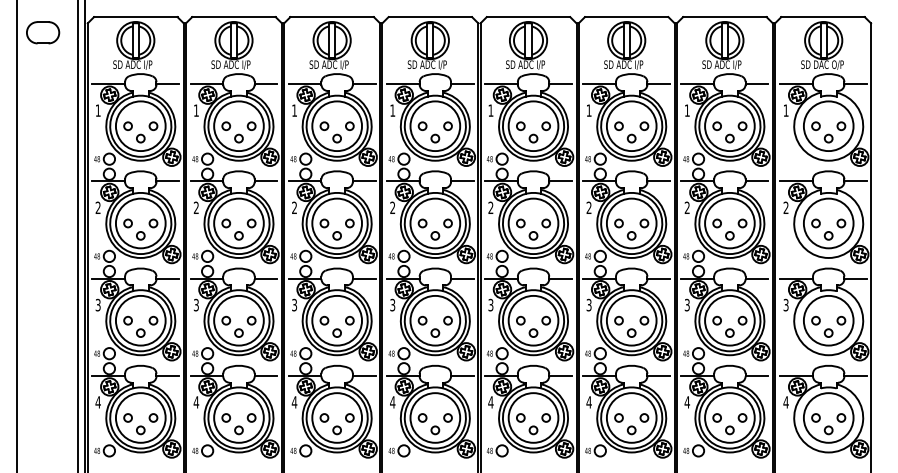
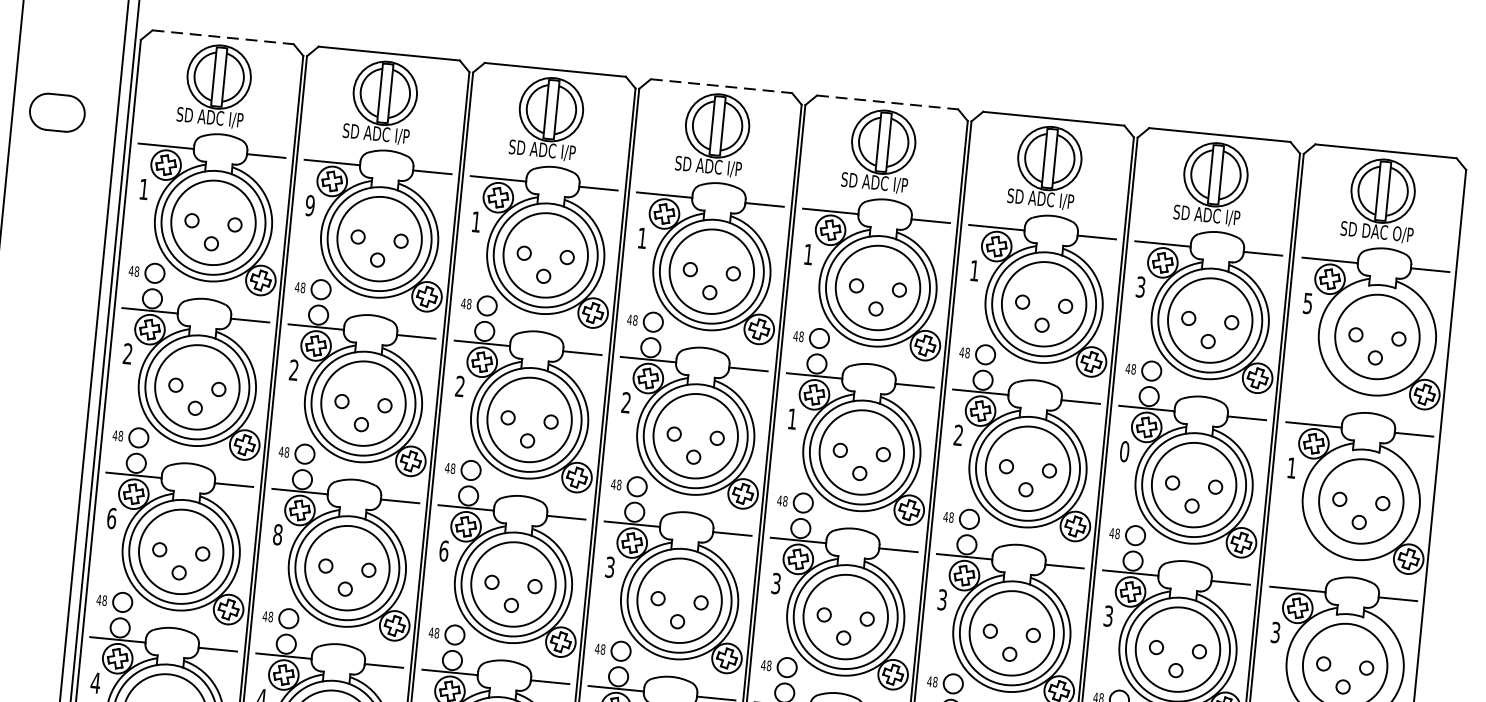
line: (135, 17) -> (222, 37), solid -> dashed
line: (430, 17) -> (721, 86), solid -> dashed
line: (528, 17) -> (887, 103), solid -> dashed
part: (43, 32) -> (58, 112), moved
text: (195, 110) -> (308, 205), 1 -> 9
text: (686, 110) -> (1139, 286), 1 -> 3
text: (785, 110) -> (1306, 303), 1 -> 5
text: (490, 207) -> (791, 418), 2 -> 1
text: (686, 207) -> (1123, 450), 2 -> 0
text: (785, 207) -> (1290, 467), 2 -> 1
text: (97, 304) -> (110, 517), 3 -> 6
text: (294, 304) -> (443, 549), 3 -> 6
text: (195, 305) -> (276, 535), 3 -> 8

